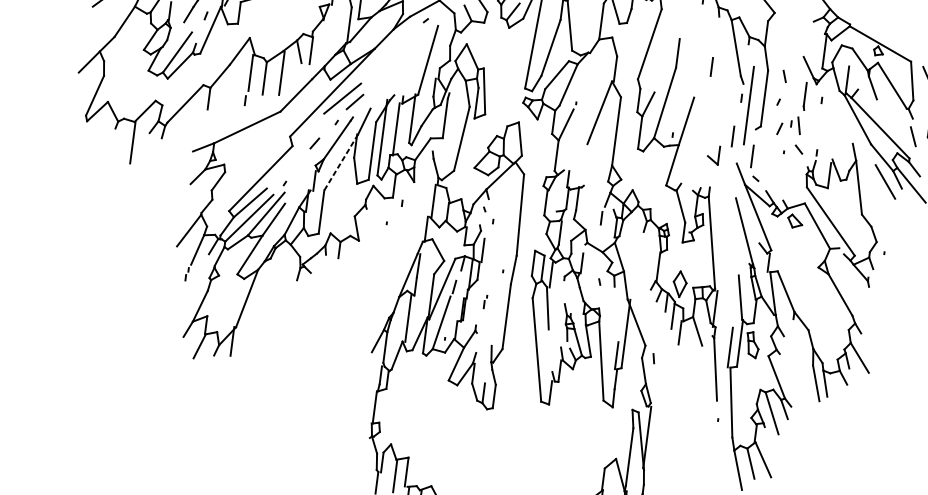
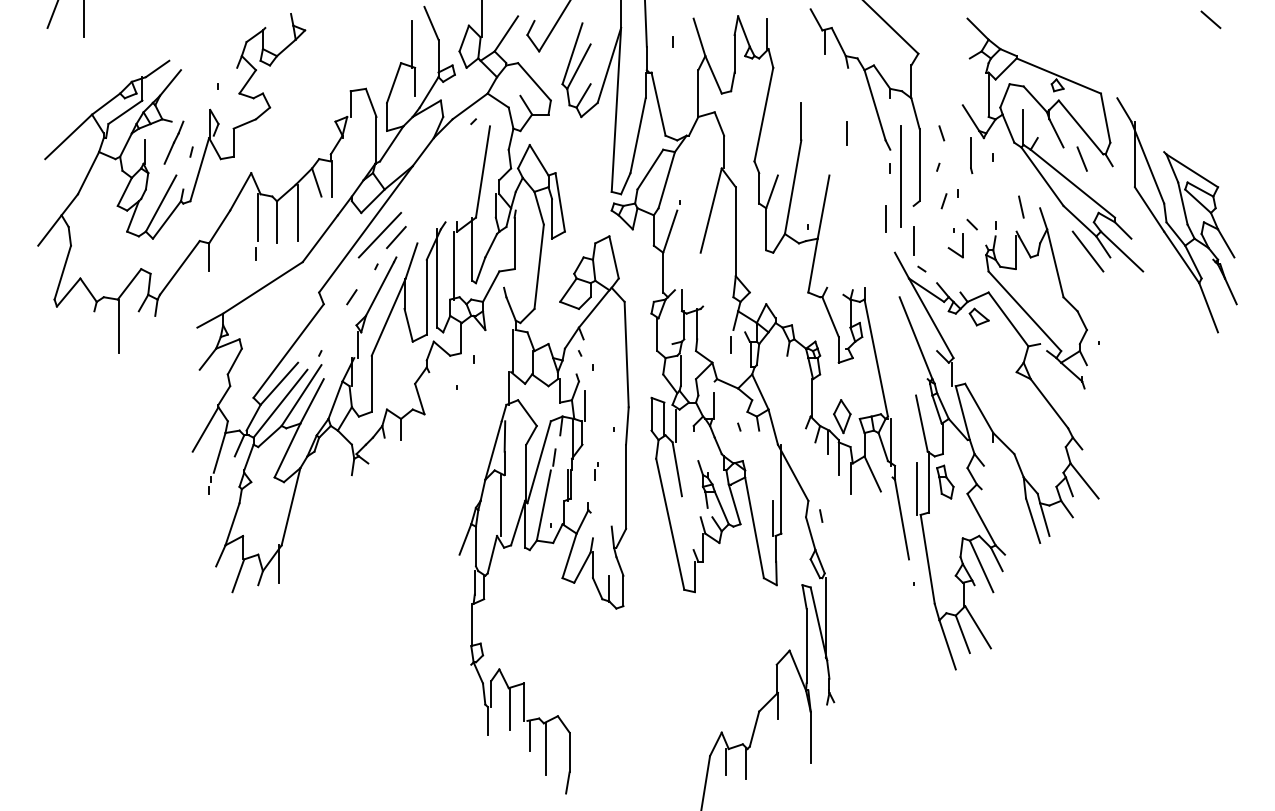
line: (799, 125) -> (1021, 206), moved
line: (912, 136) -> (1081, 158), moved
part: (713, 154) -> (955, 245), moved
line: (340, 162) -> (388, 317), dashed -> solid

